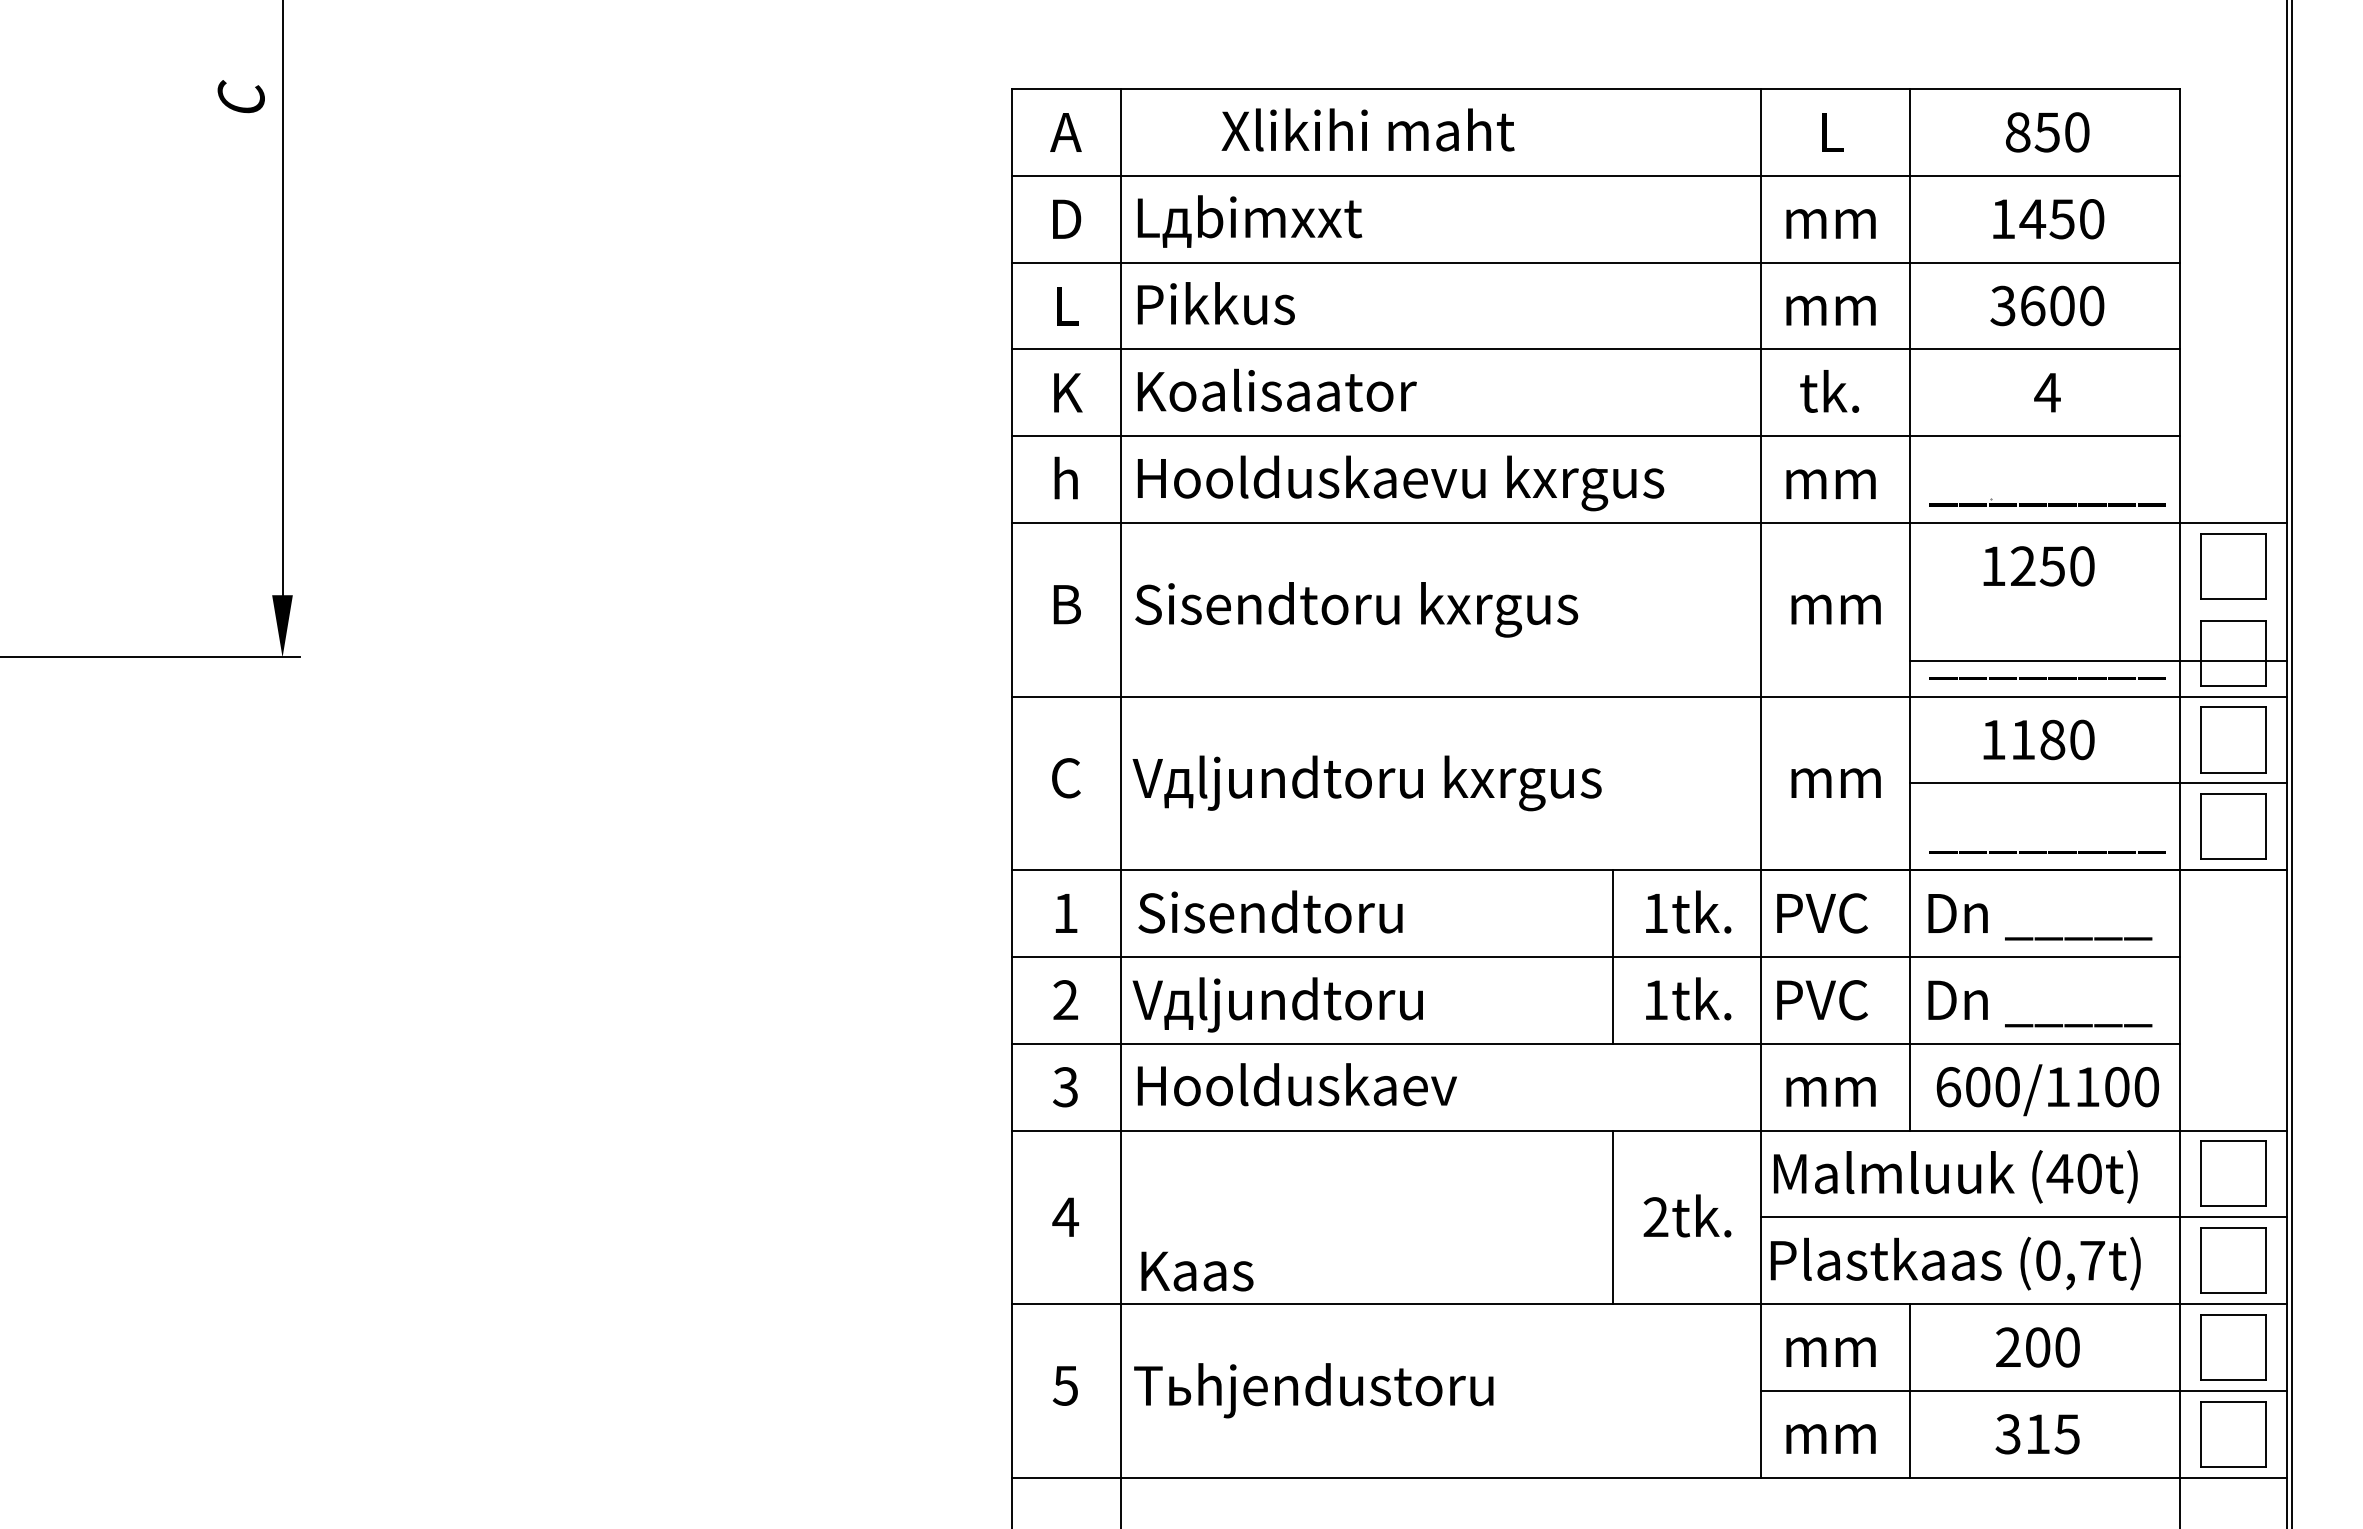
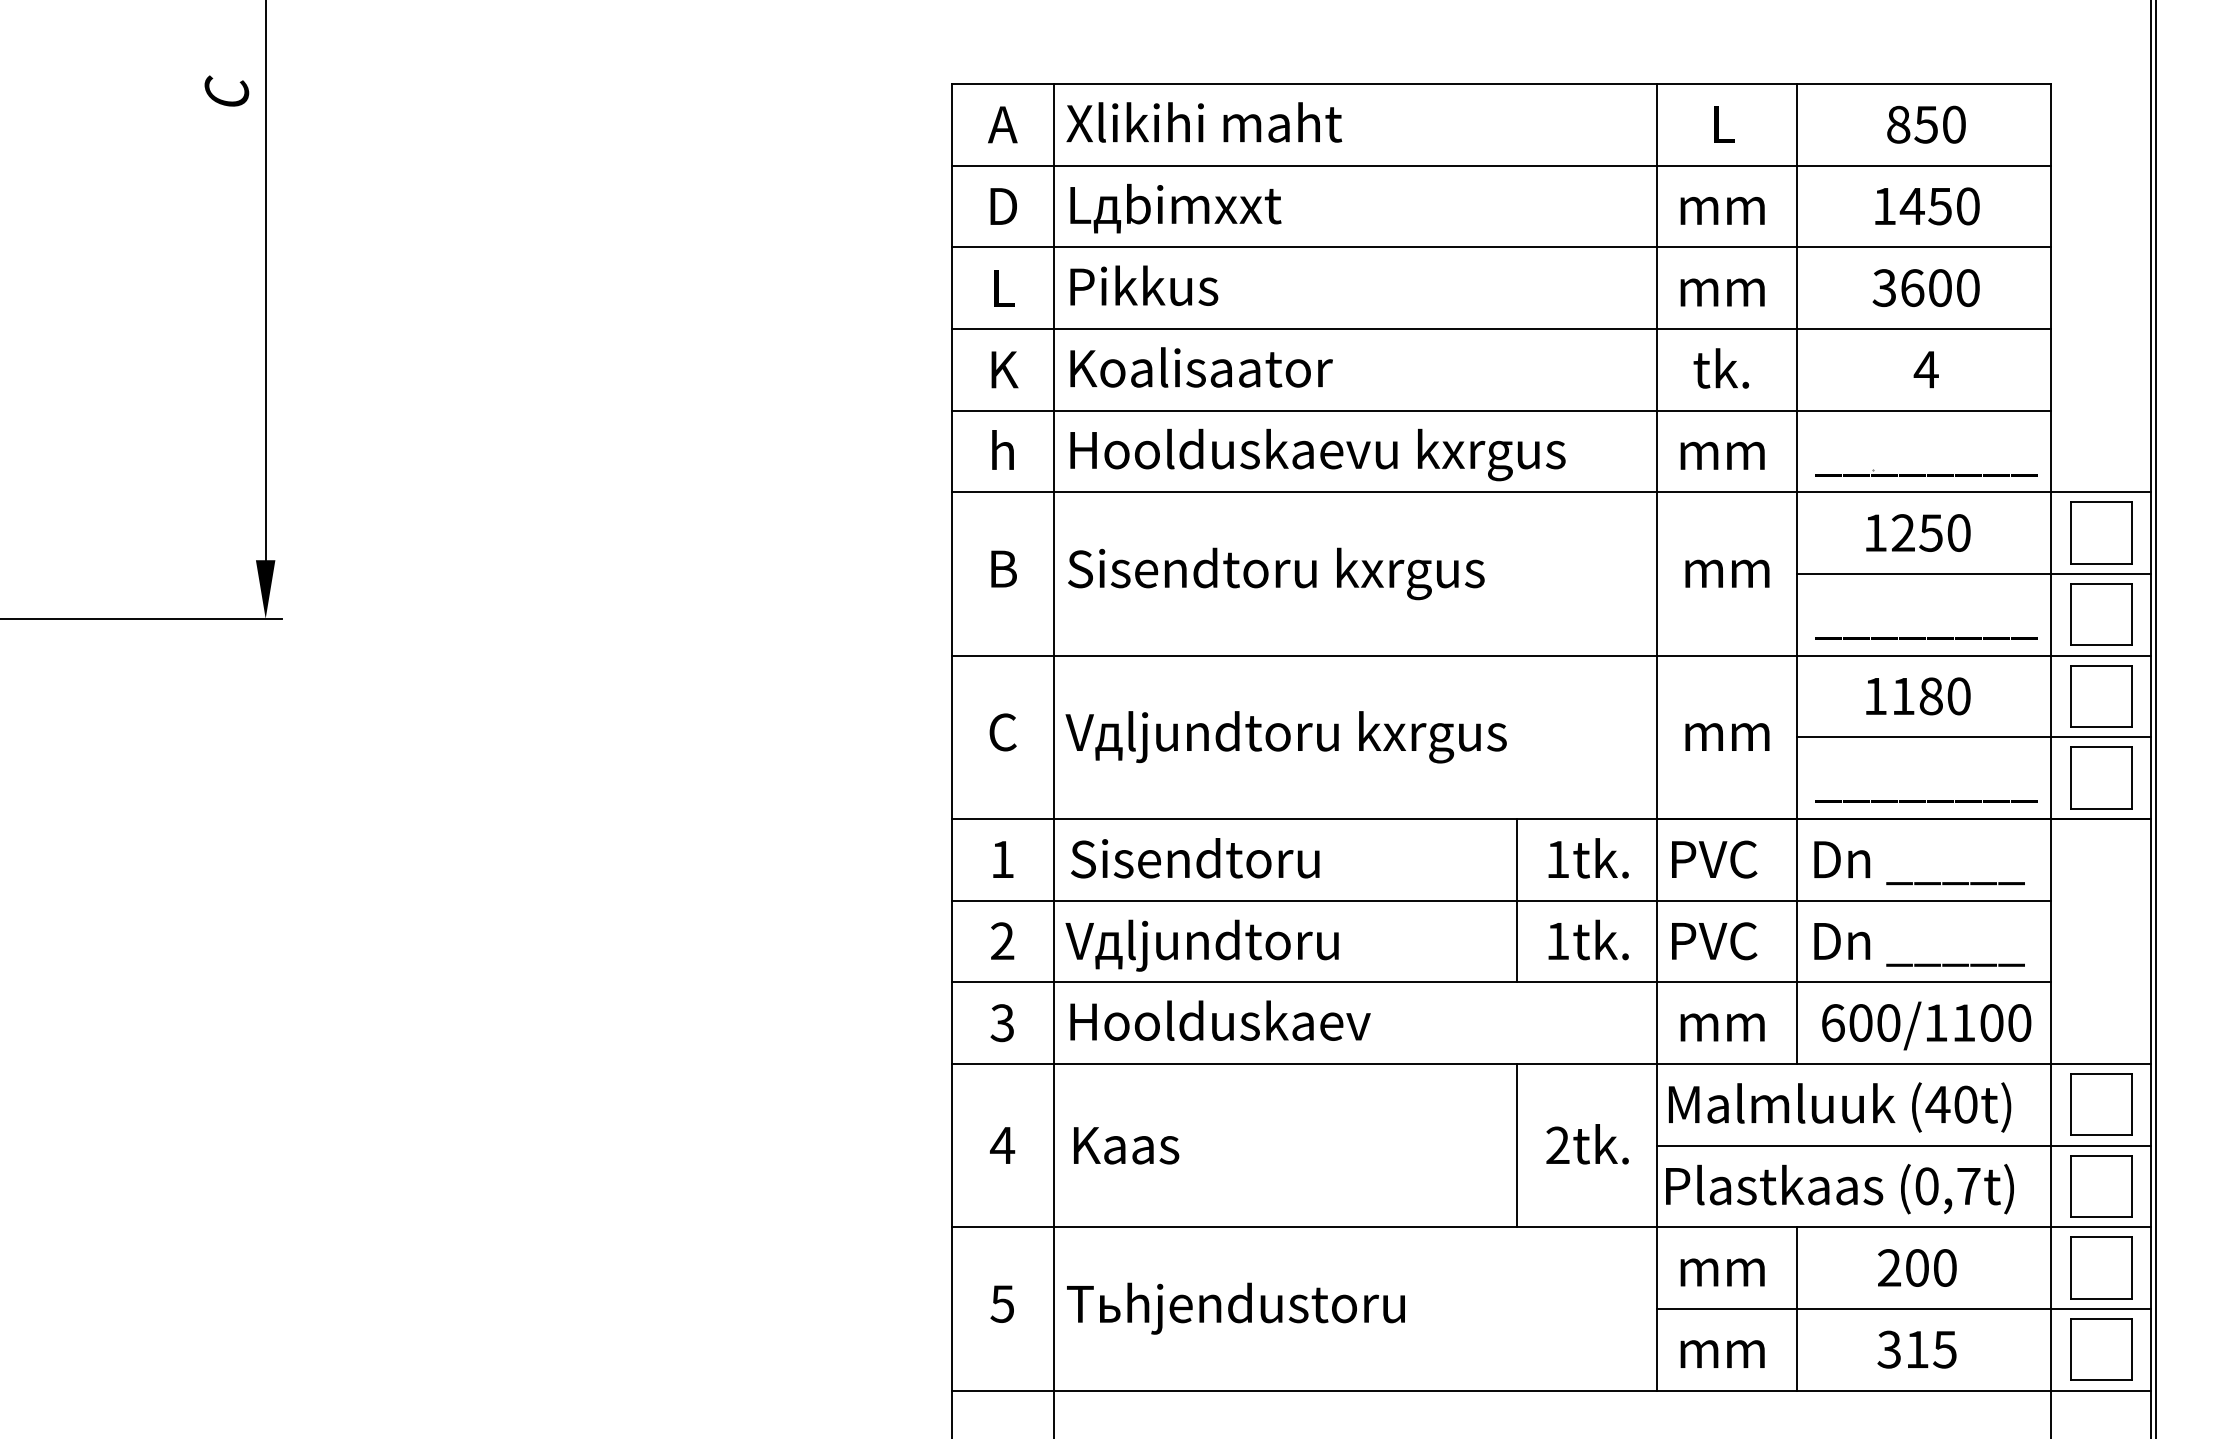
text: (1367, 129) -> (1203, 122), moved
line: (2098, 660) -> (1974, 573), moved
text: (1197, 1271) -> (1126, 1145), moved

